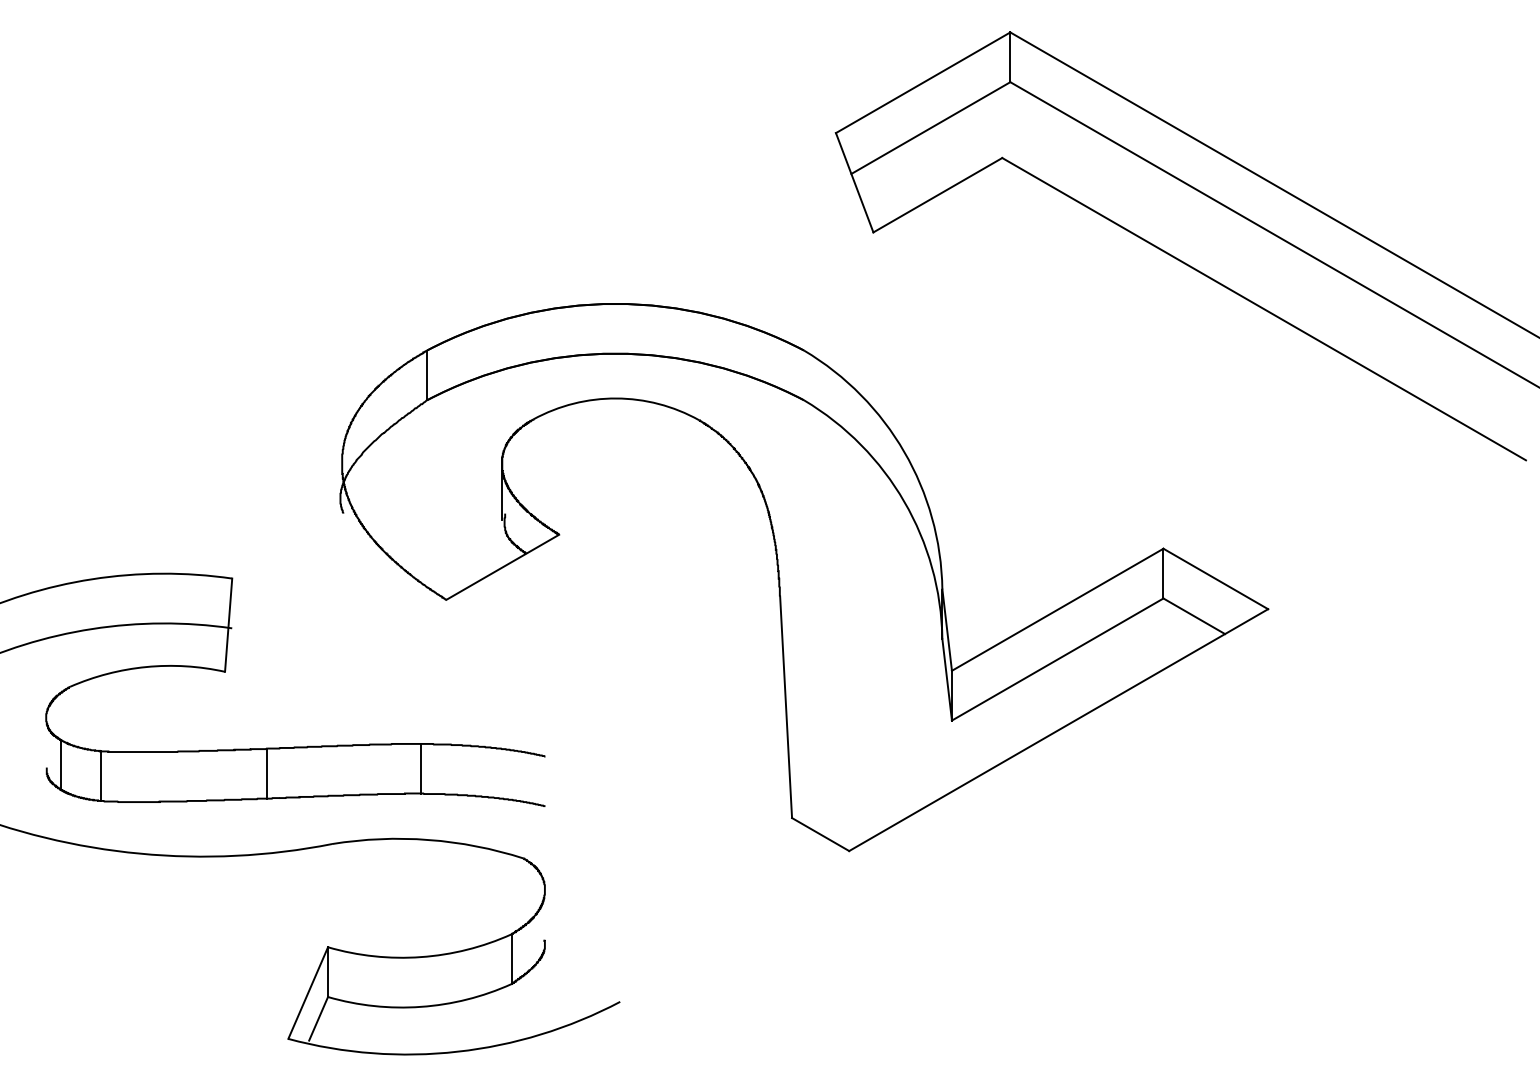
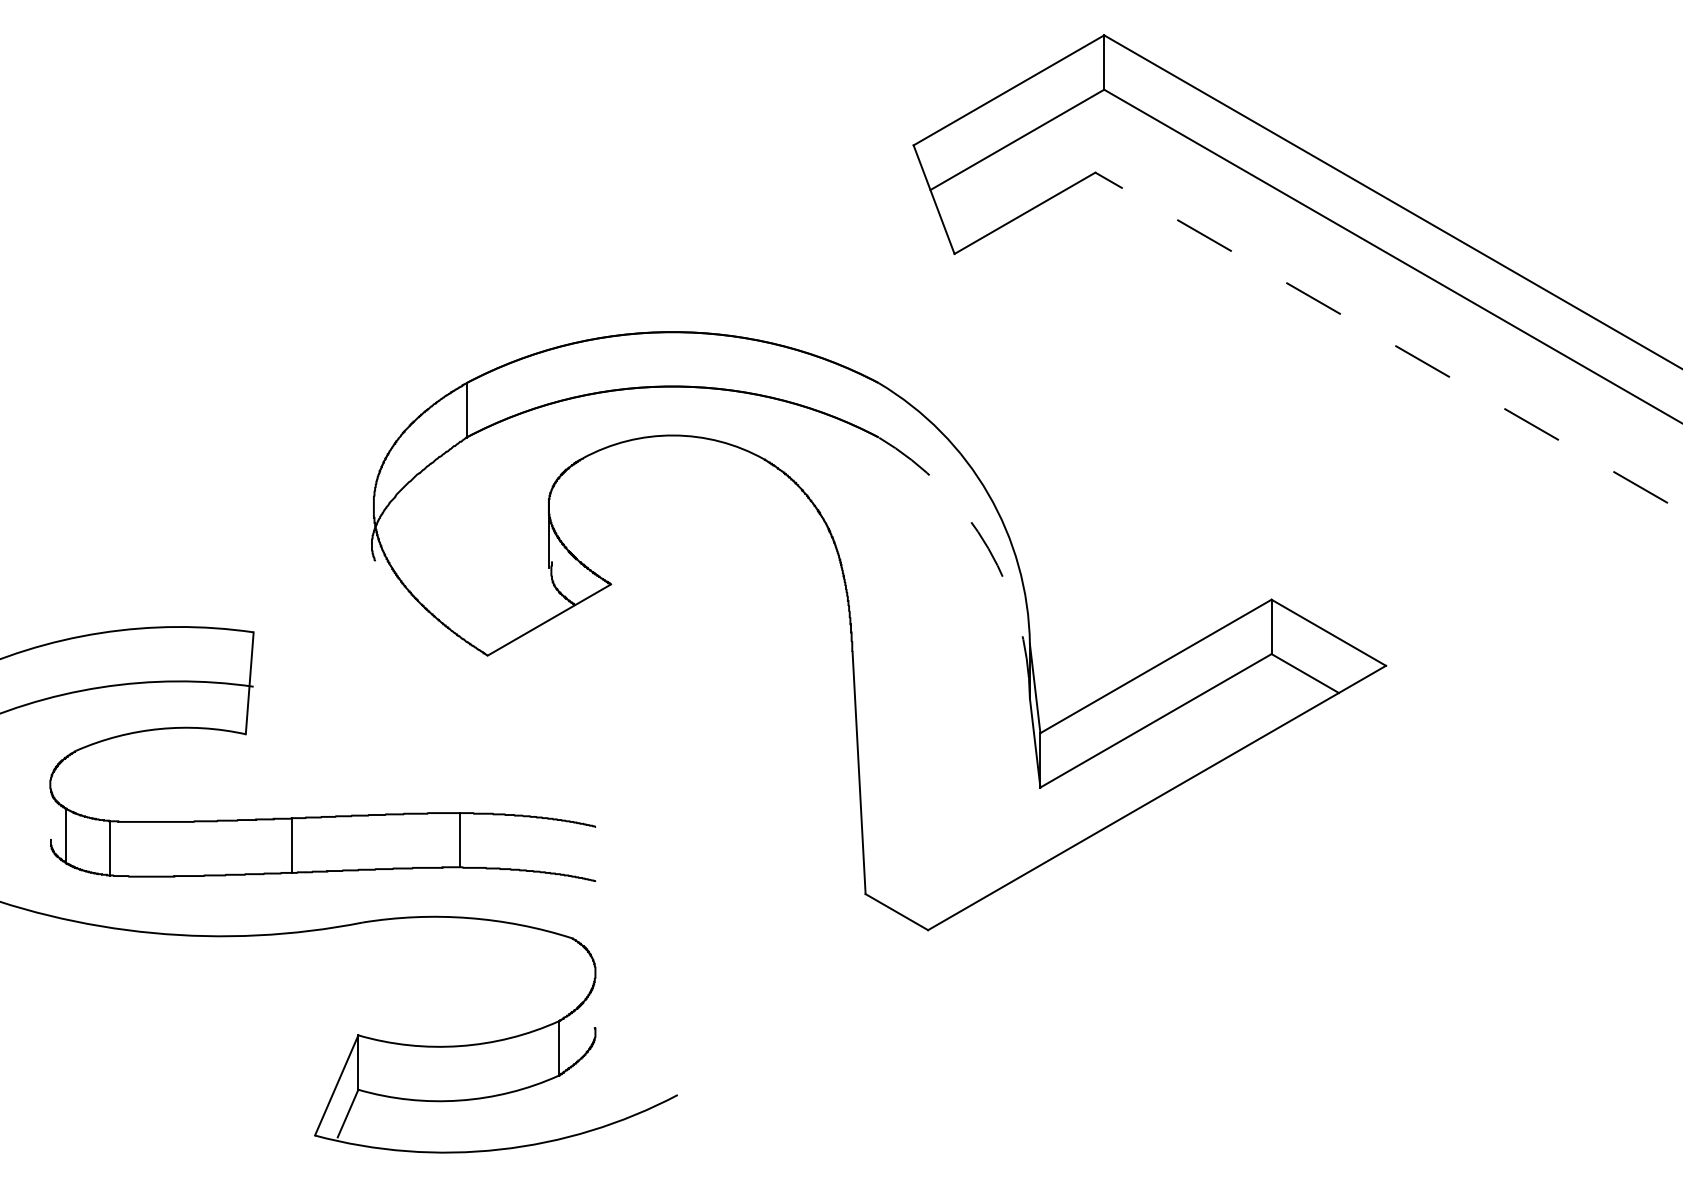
line: (1263, 308) -> (1380, 337), solid -> dashed
arc: (904, 501) -> (988, 548), solid -> dashed

